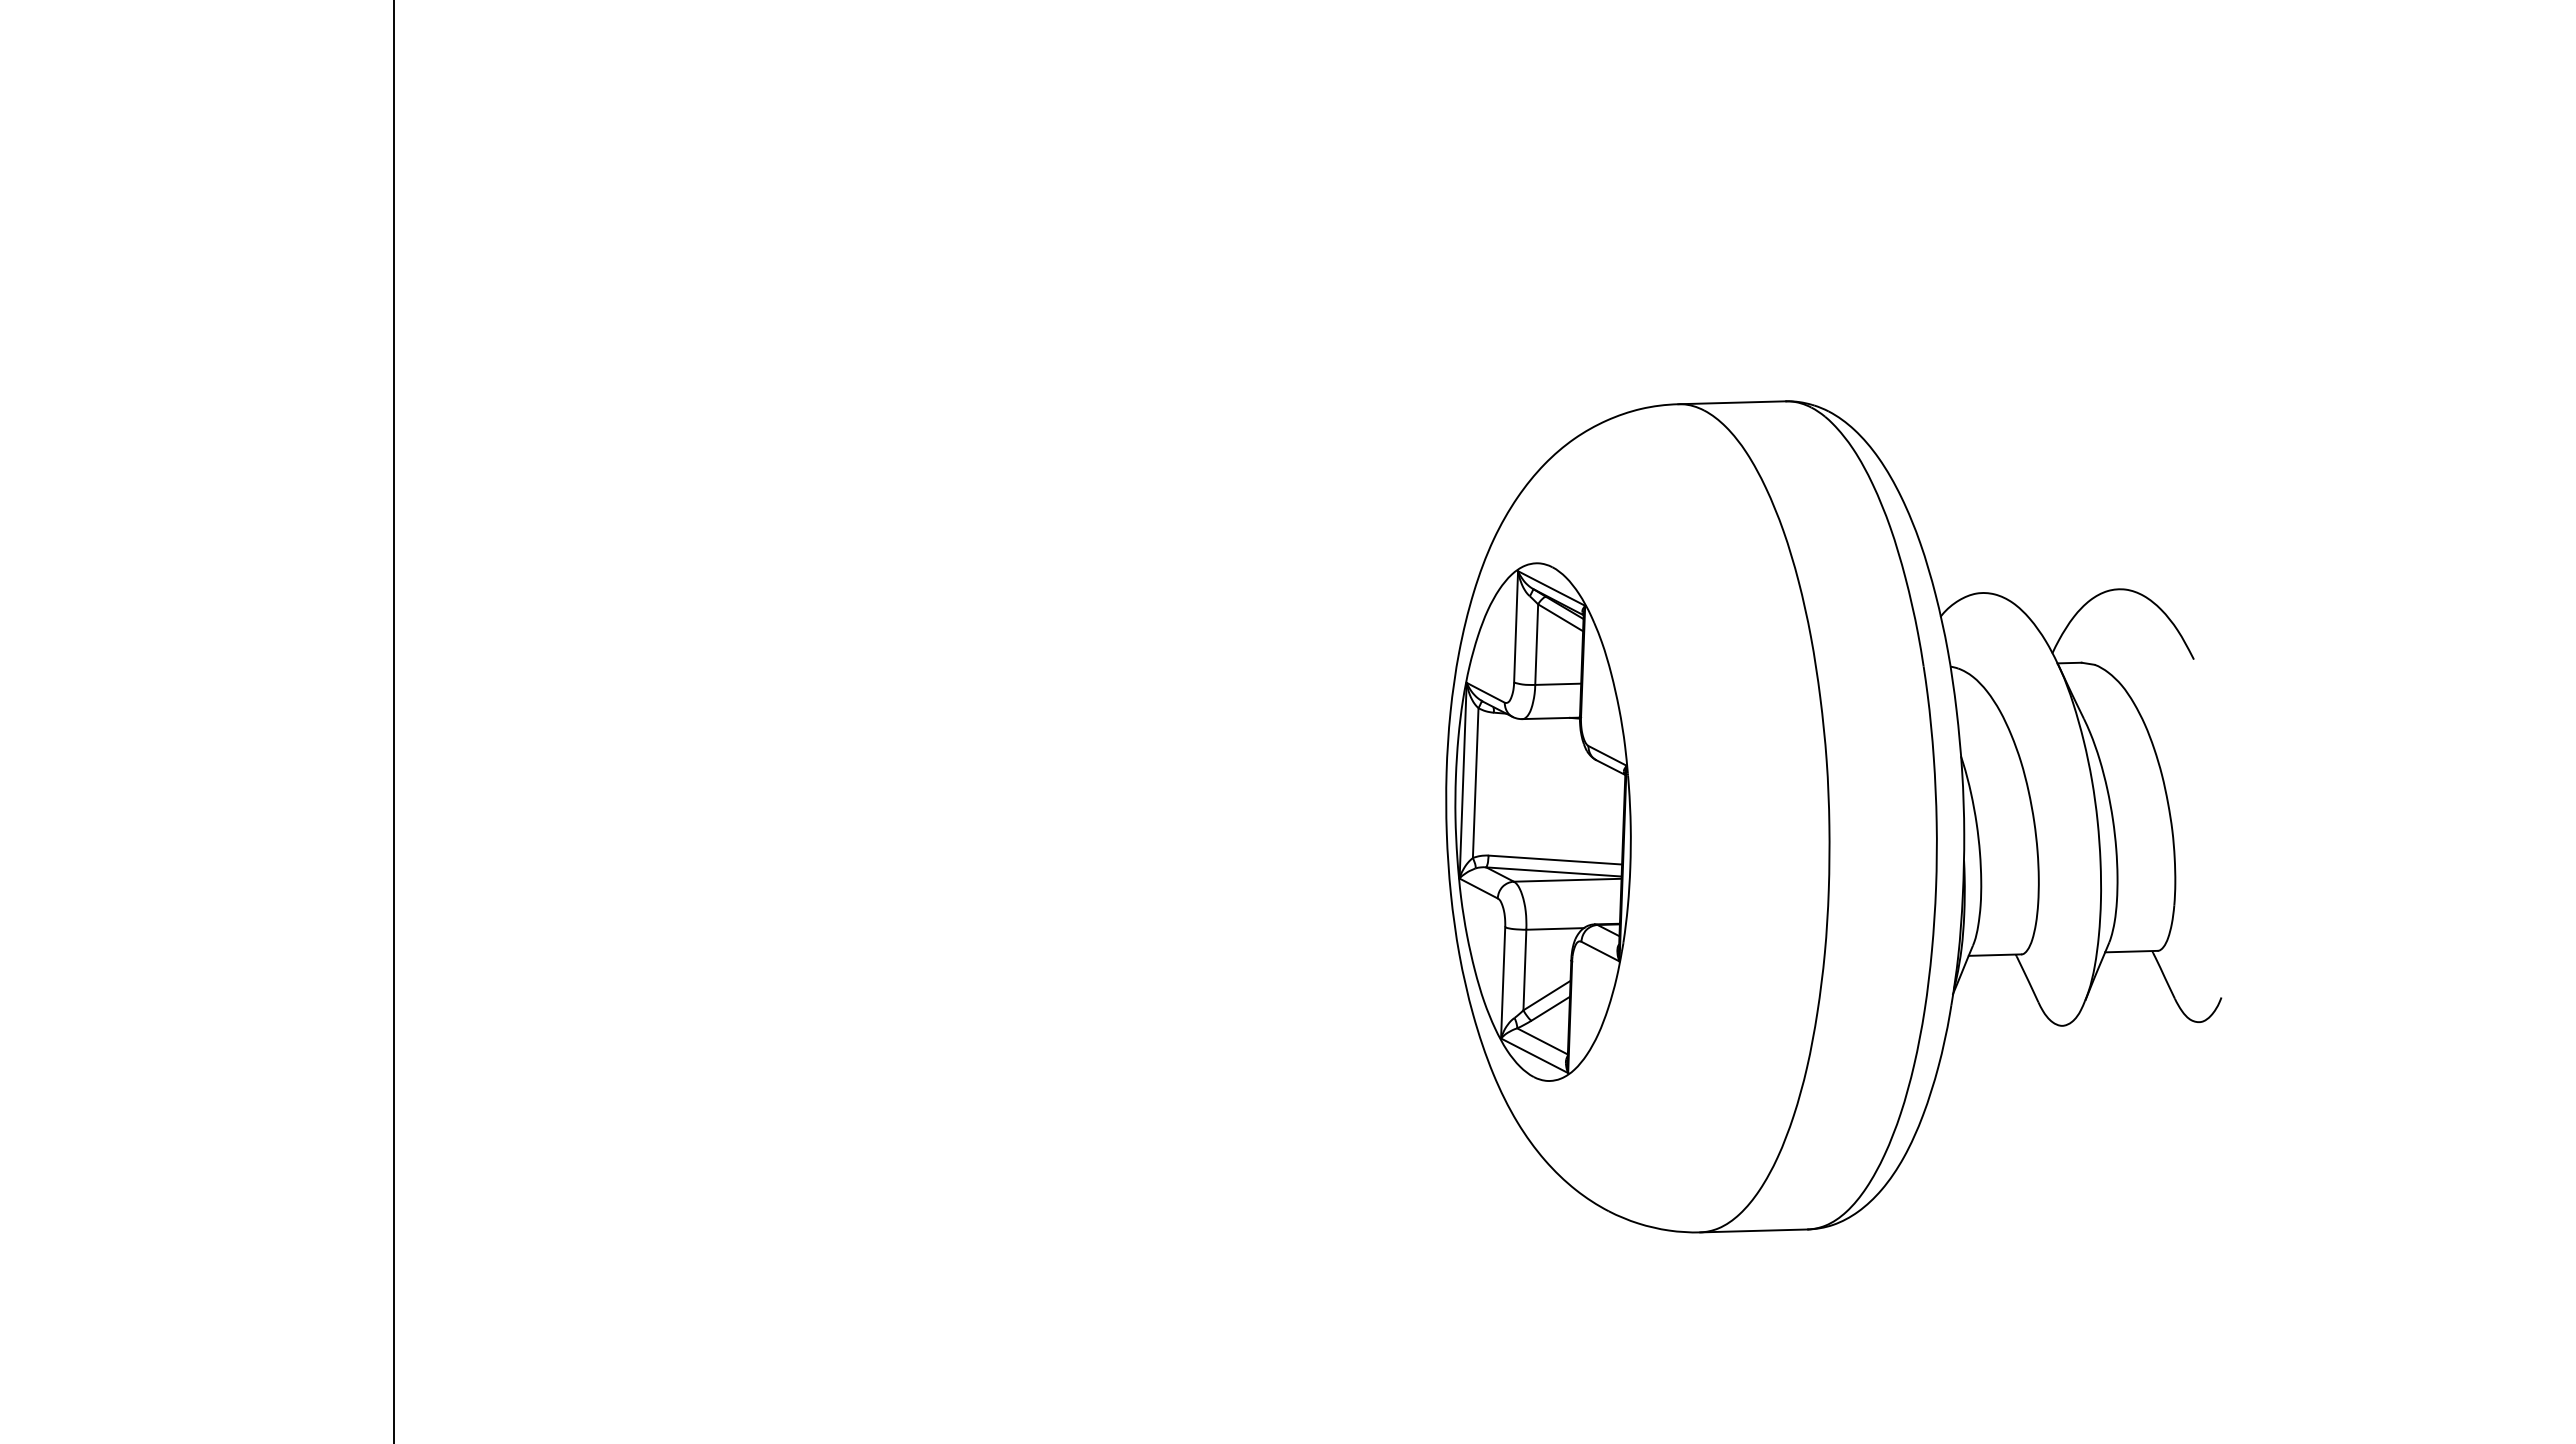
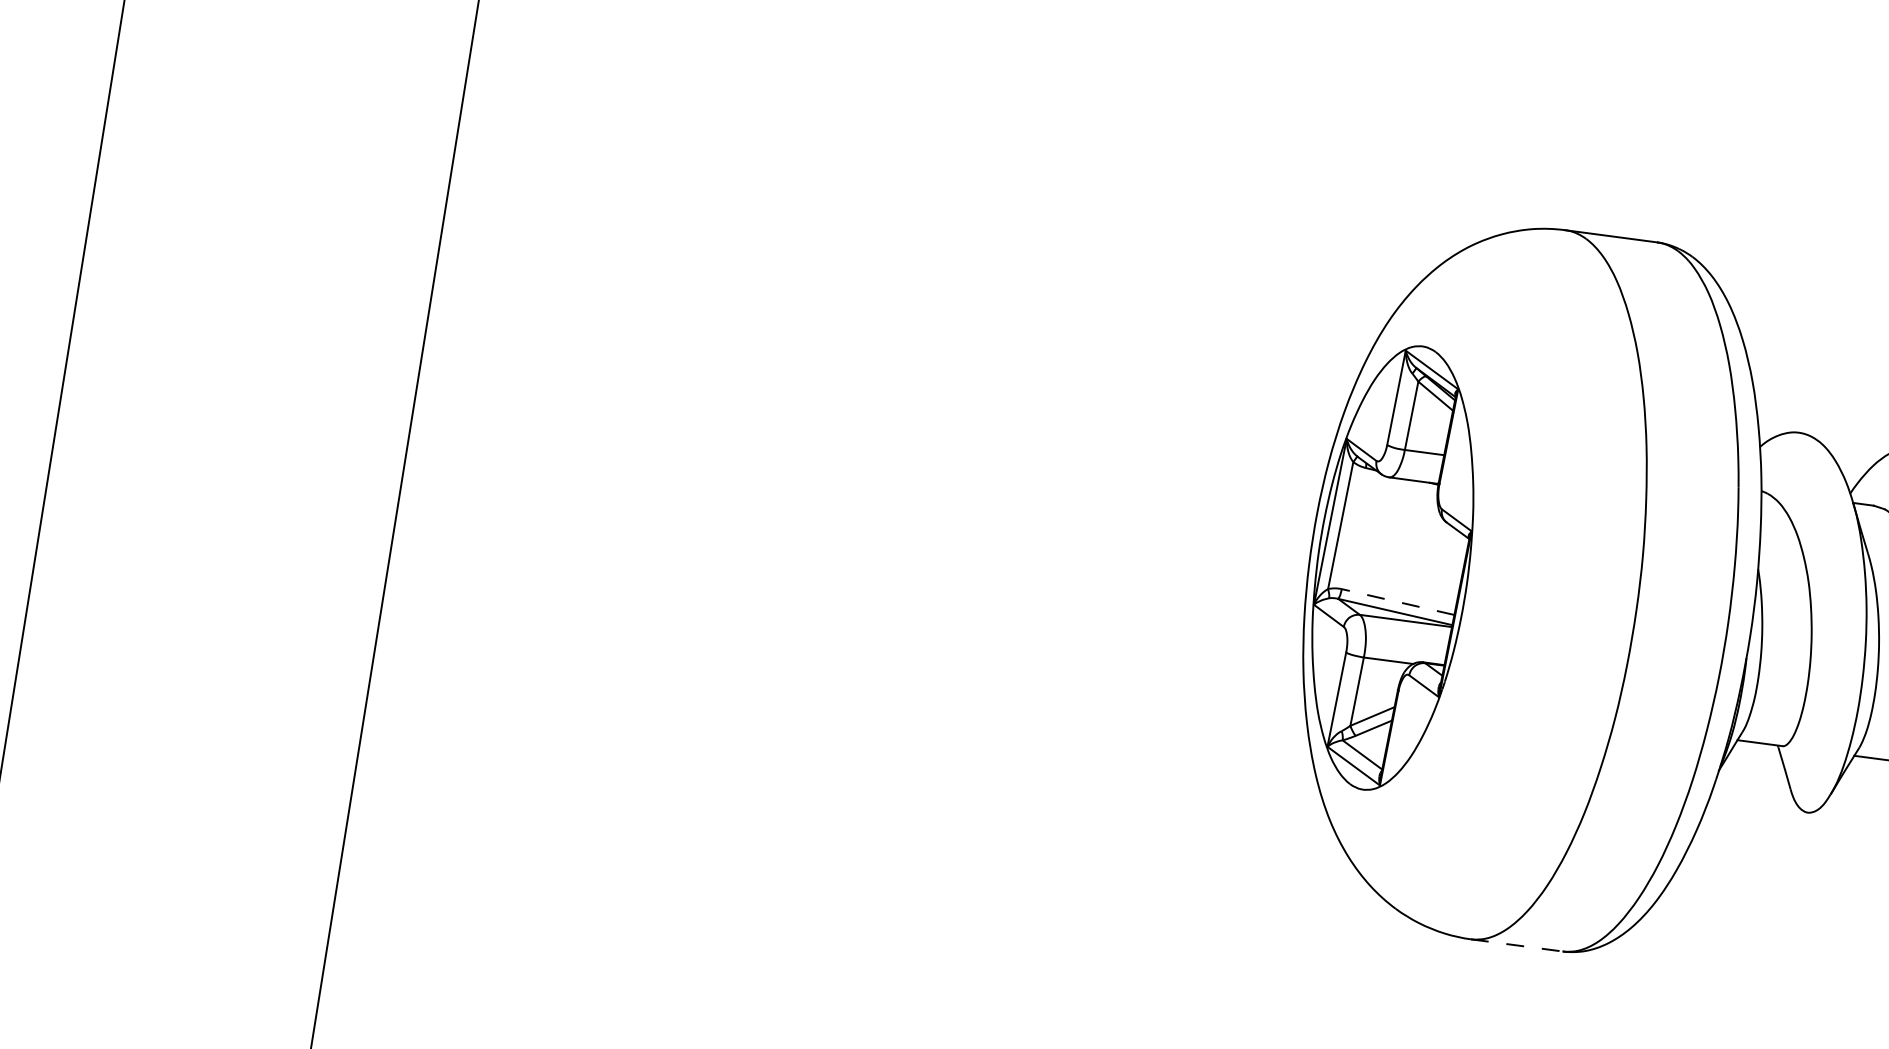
line: (1555, 860) -> (1398, 602), solid -> dashed
line: (1753, 1230) -> (1516, 944), solid -> dashed

